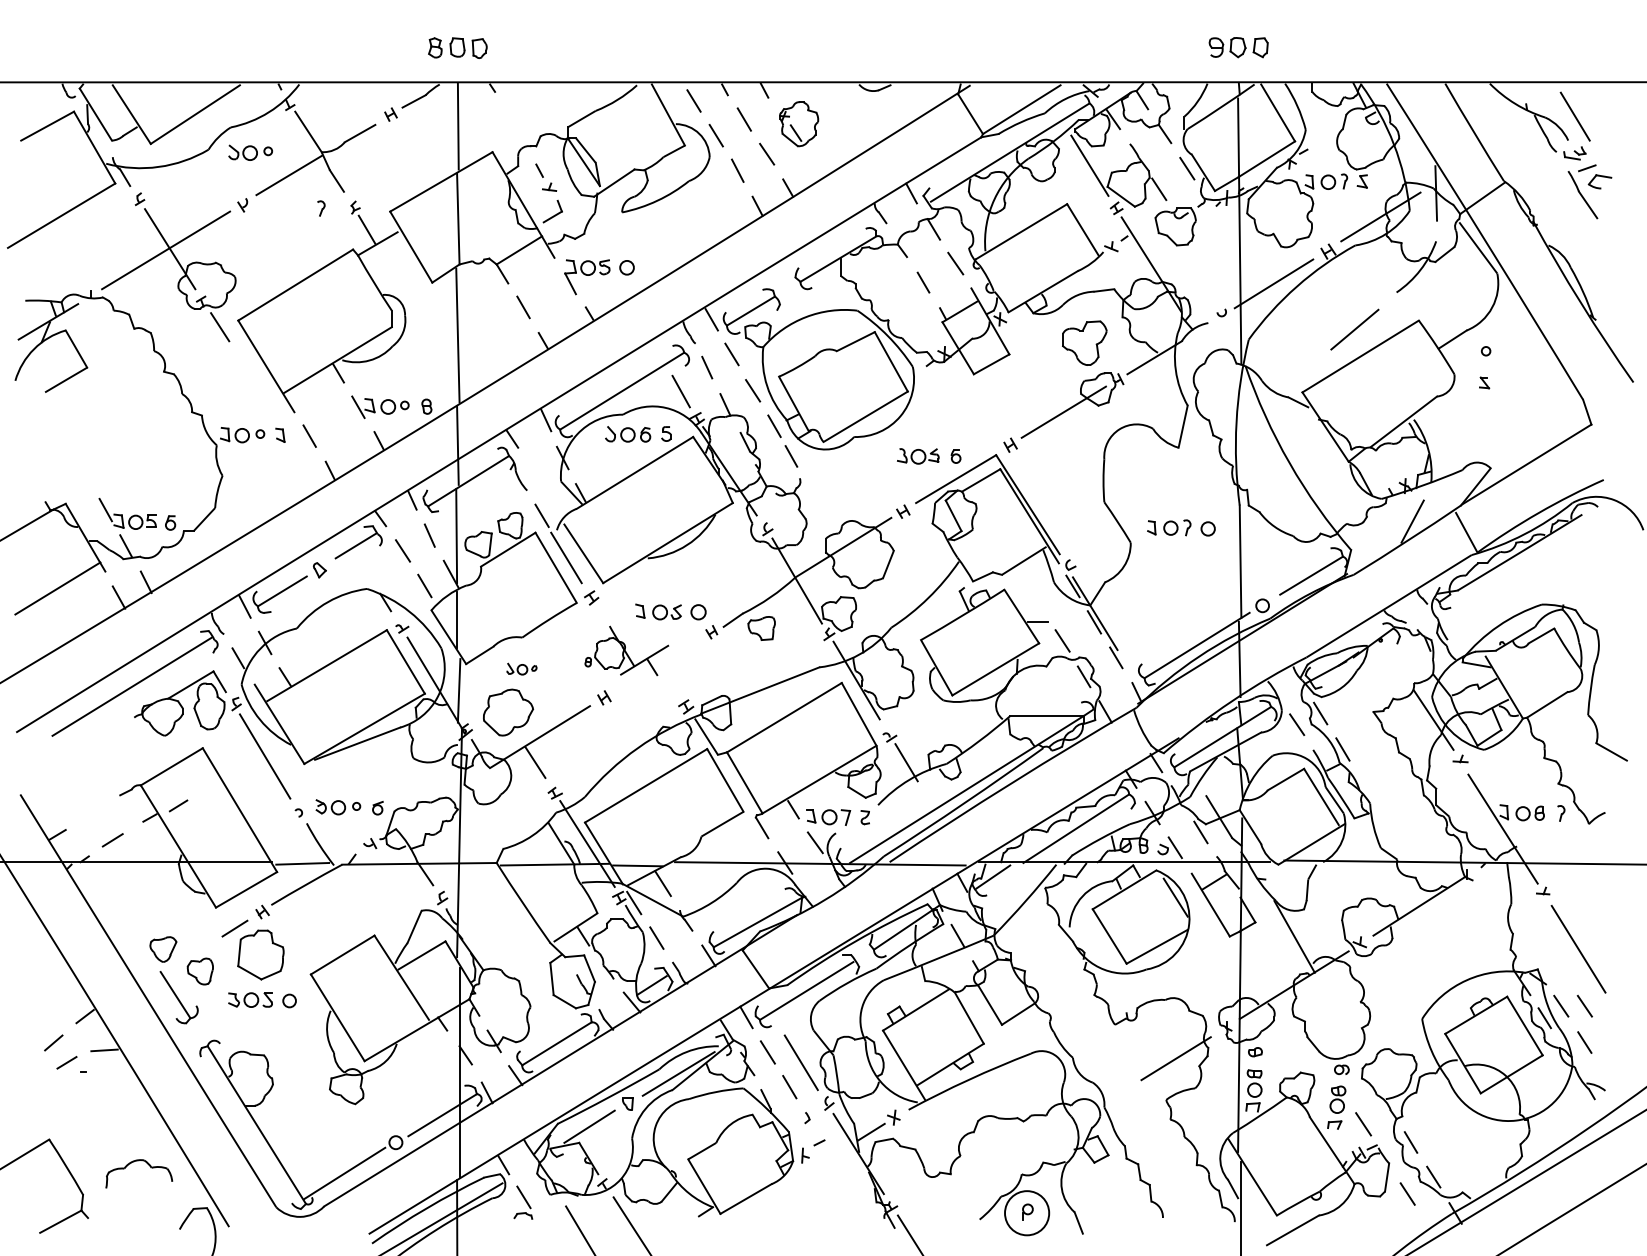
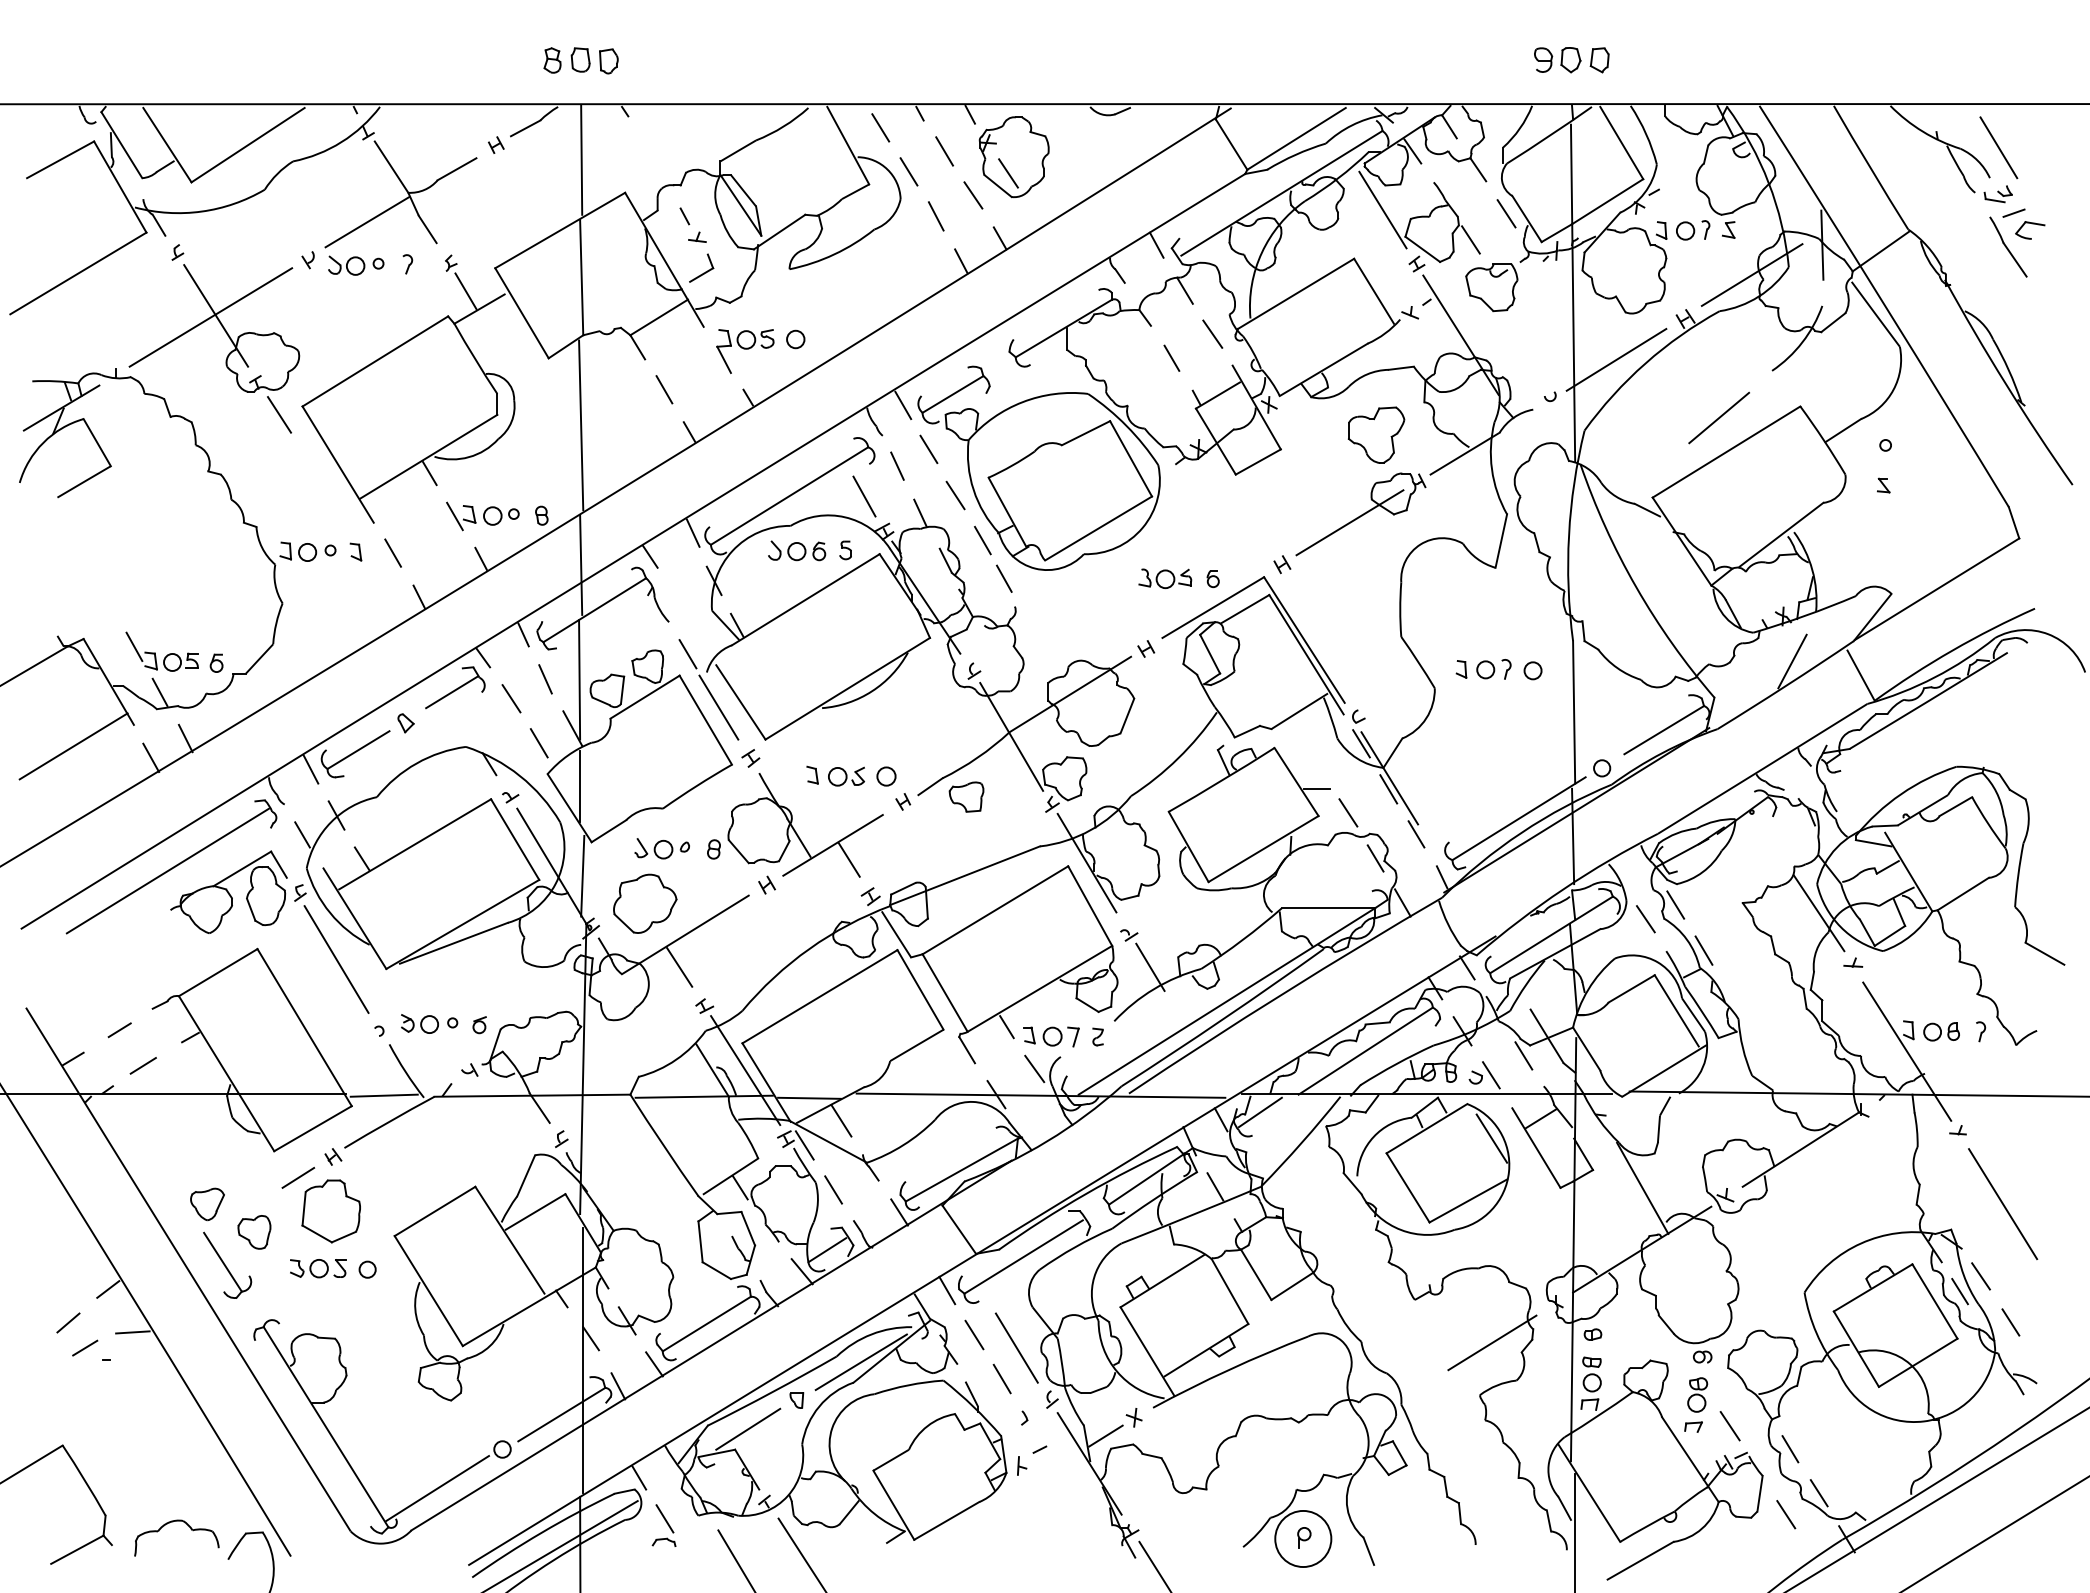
part: (798, 124) -> (1013, 157), size x1.43
part: (250, 152) -> (356, 265), moved
part: (626, 650) -> (795, 825), size x1.67
part: (521, 668) -> (661, 848), size x1.43
line: (178, 806) -> (119, 1030), moved
line: (1584, 1006) -> (2010, 1276), removed
part: (136, 1161) -> (173, 1522), moved

